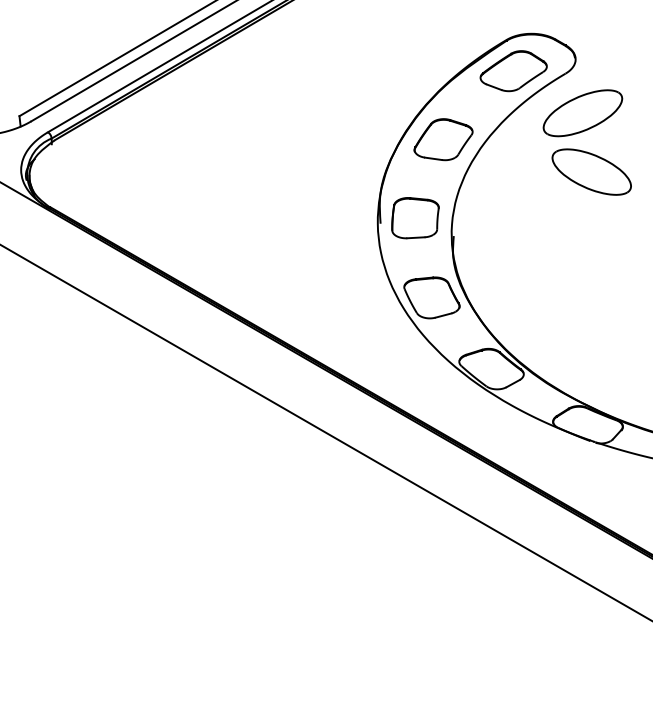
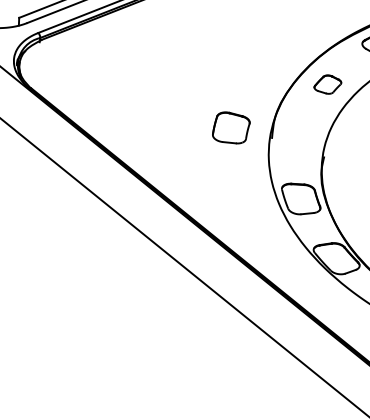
part: (443, 139) -> (327, 84), size x0.6
part: (415, 218) -> (231, 128), moved

